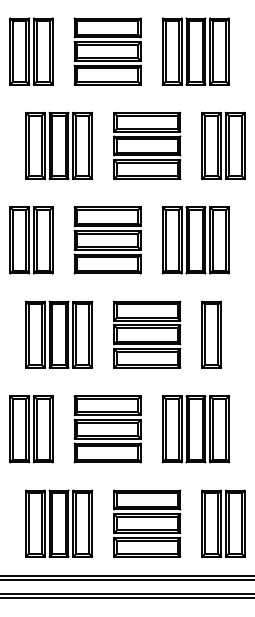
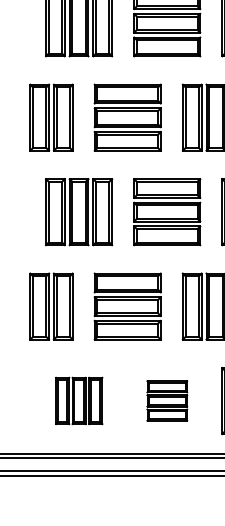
part: (59, 523) -> (79, 400), size x0.7
part: (147, 523) -> (167, 400), size x0.6

